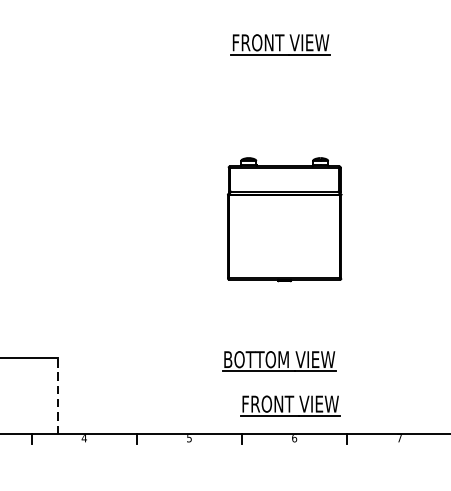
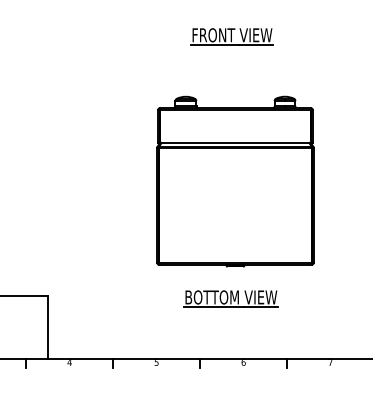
part: (284, 219) -> (235, 181), size x1.67
line: (58, 395) -> (48, 327), dashed -> solid
part: (289, 405) -> (239, 335), removed

